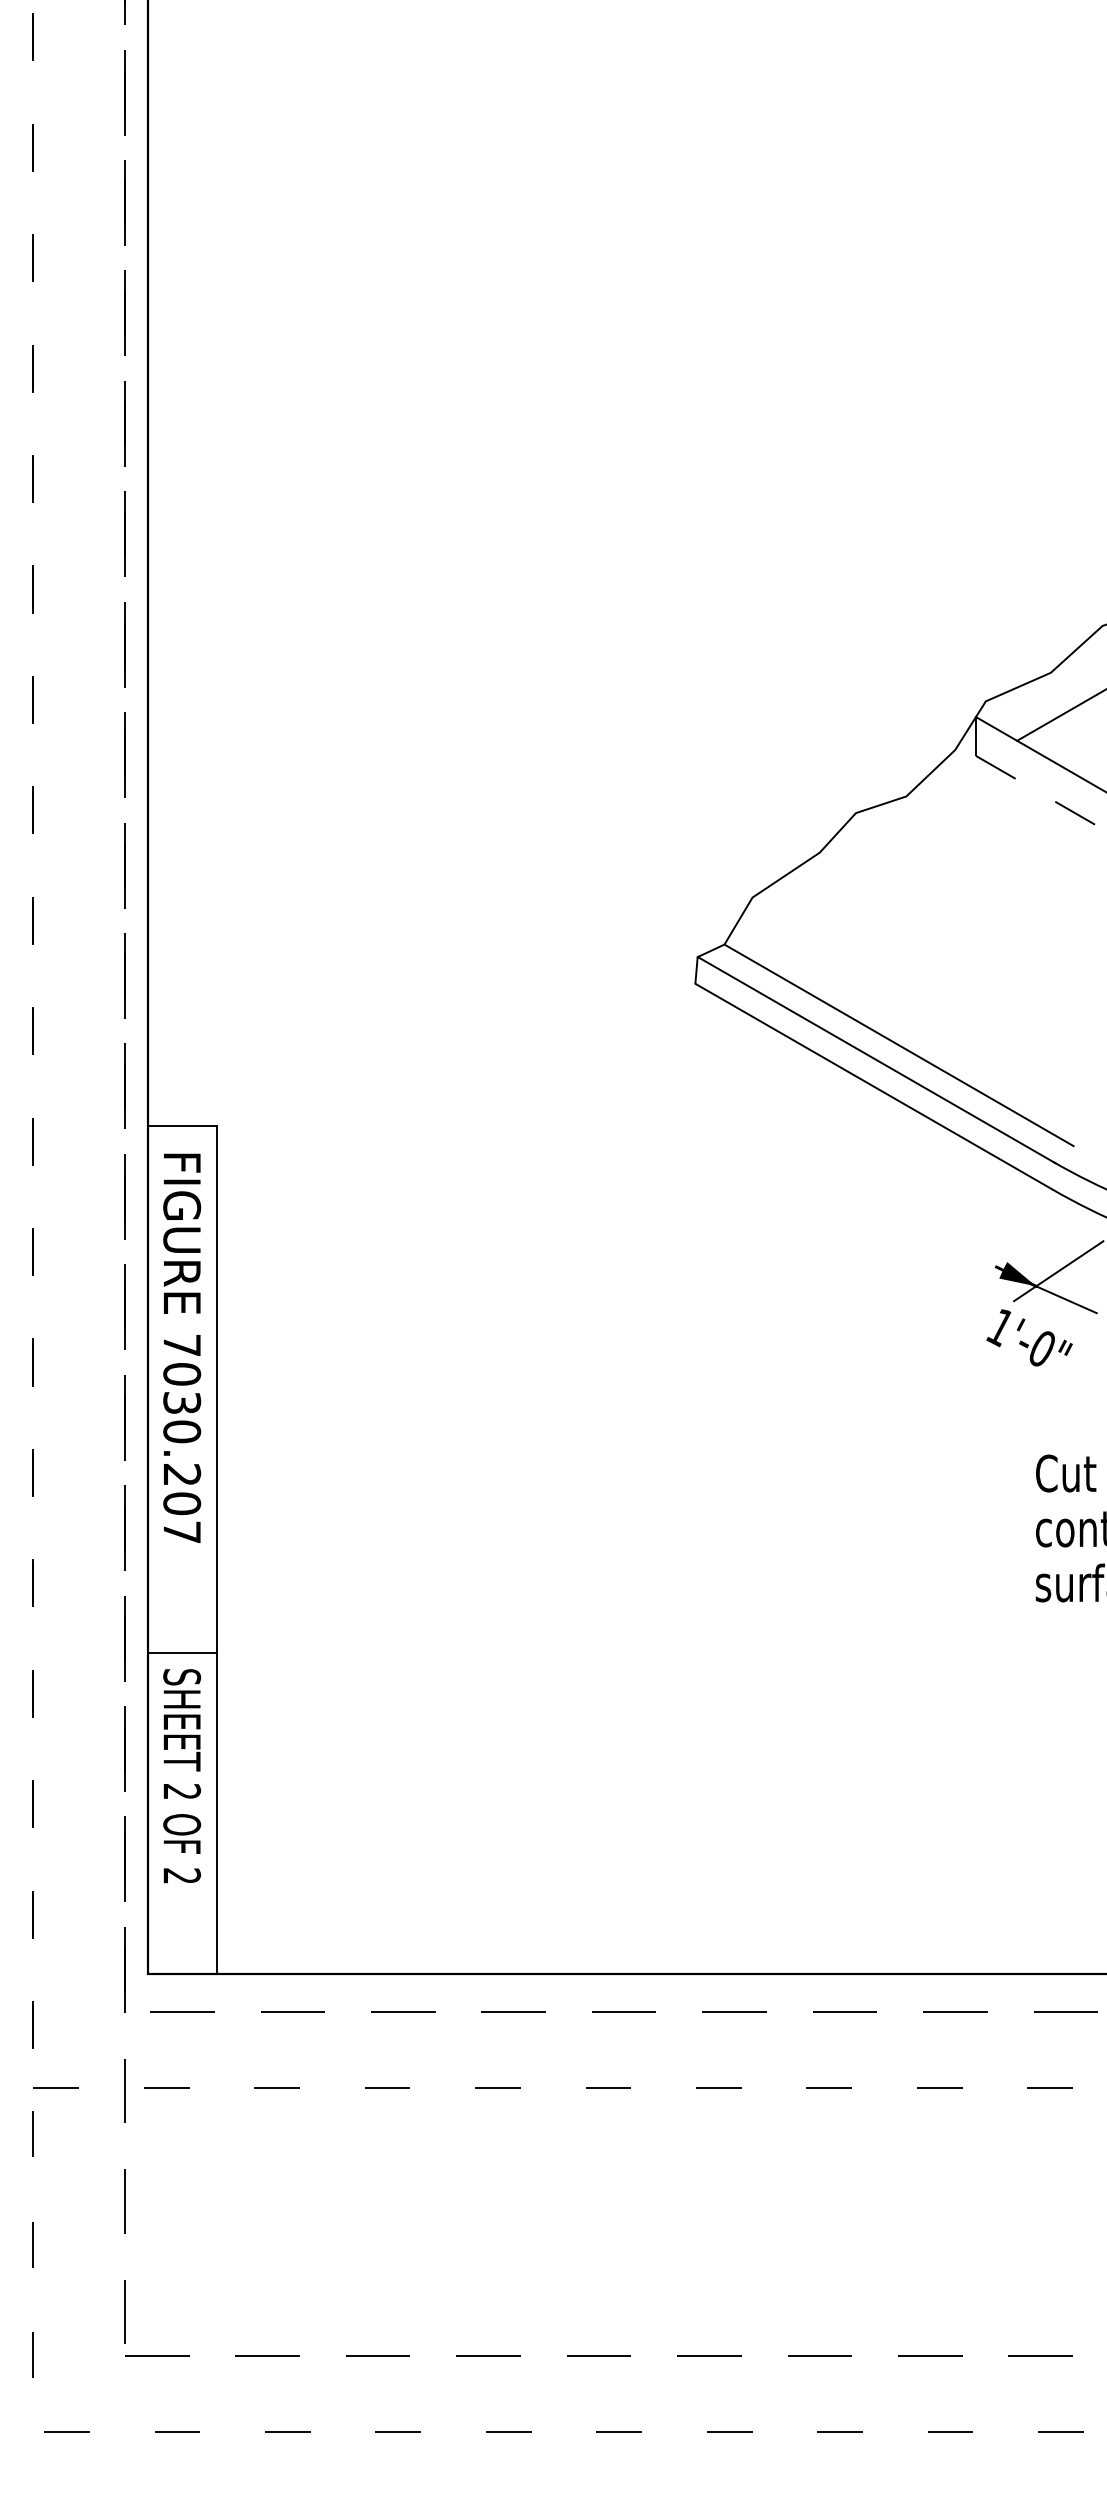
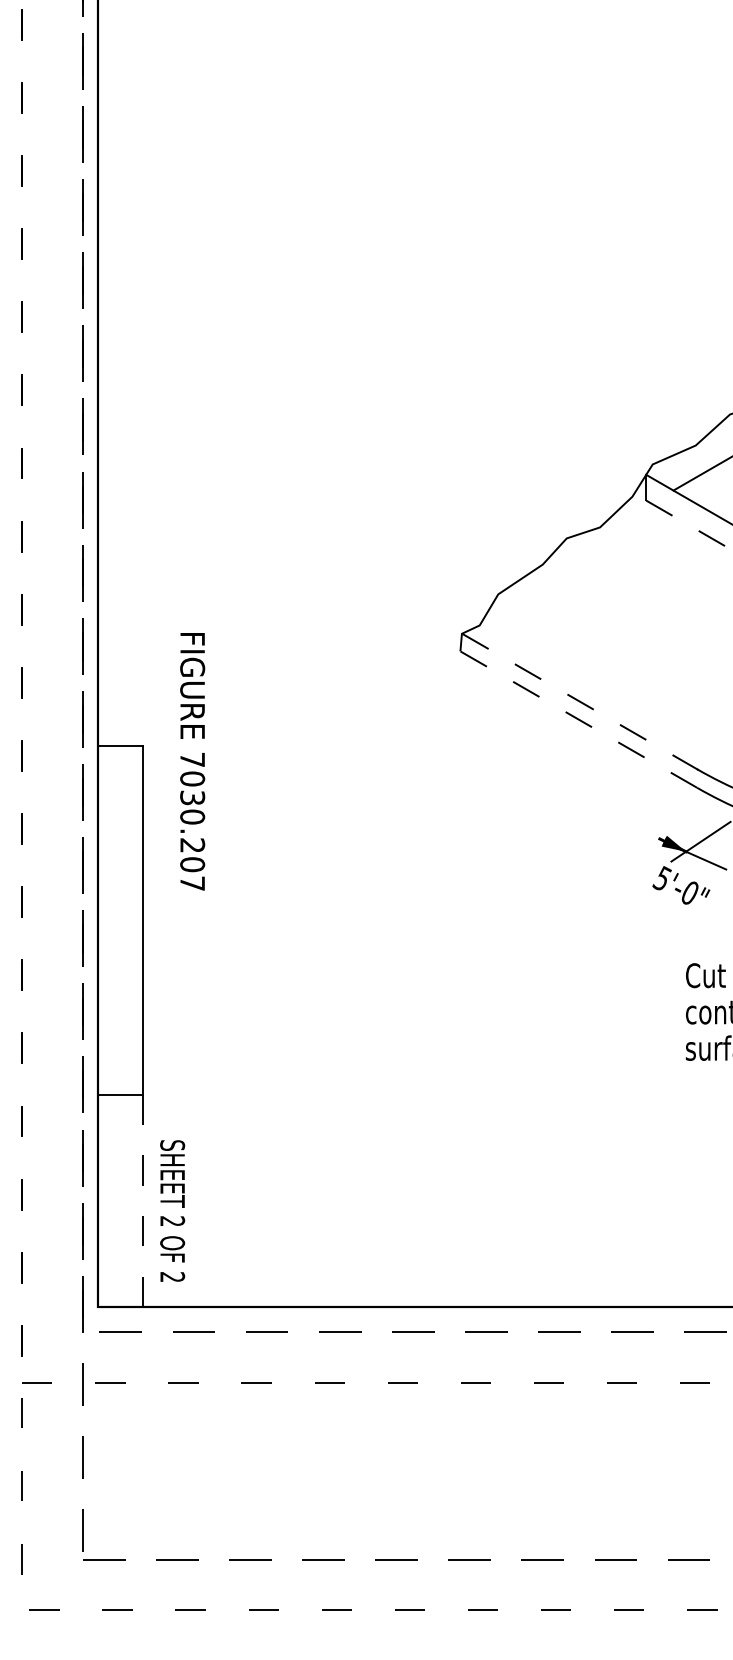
line: (897, 1044) -> (594, 691), removed
line: (876, 1059) -> (580, 701), solid -> dashed
line: (873, 1086) -> (578, 719), solid -> dashed
text: (999, 1326) -> (661, 878), 1'-0" -> 5'-0"
text: (181, 1347) -> (192, 761), moved
text: (181, 1775) -> (172, 1210), moved
line: (216, 1813) -> (143, 1200), solid -> dashed

